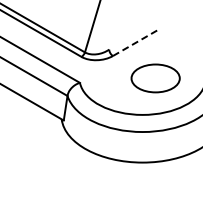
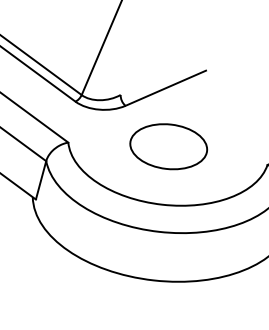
line: (137, 42) -> (166, 88), dashed -> solid
part: (155, 78) -> (168, 146), moved

